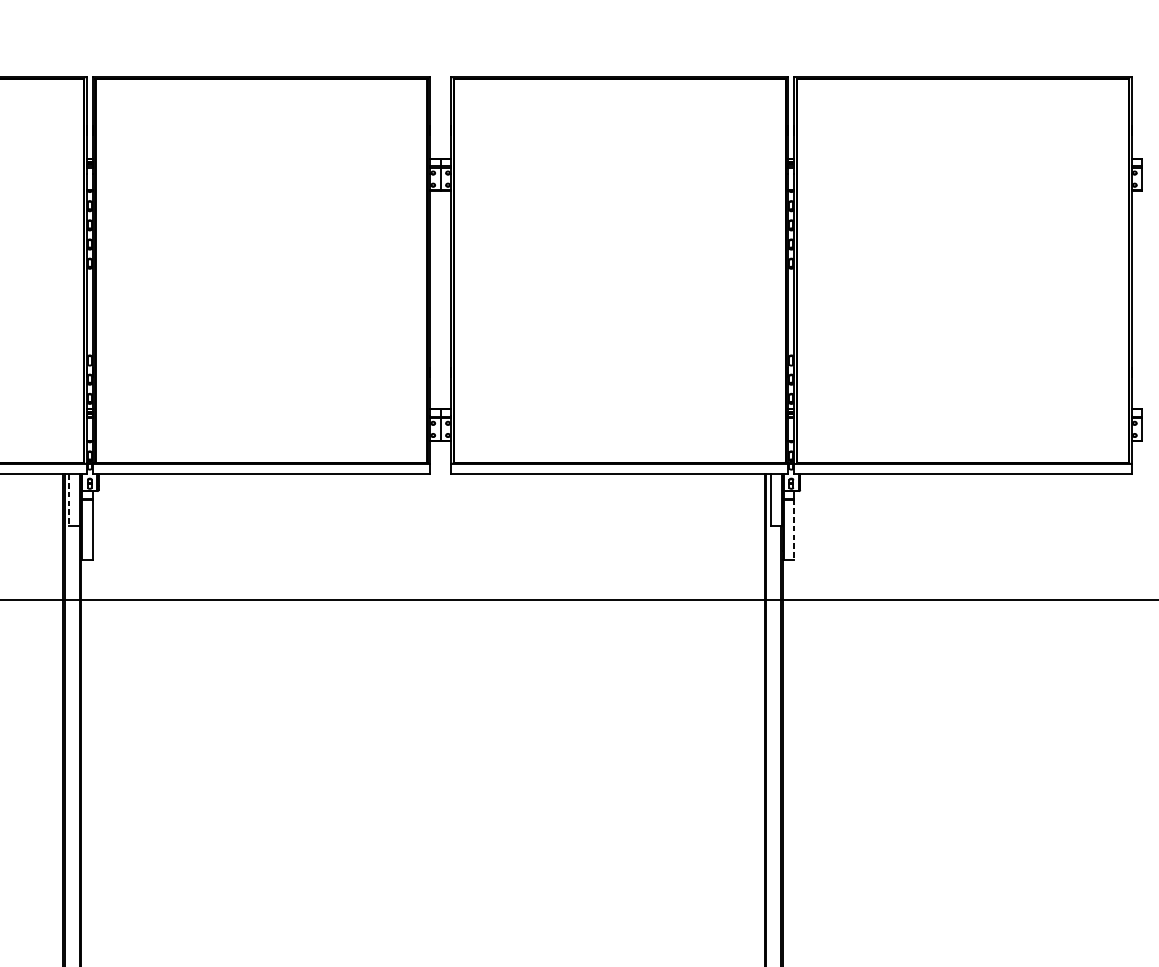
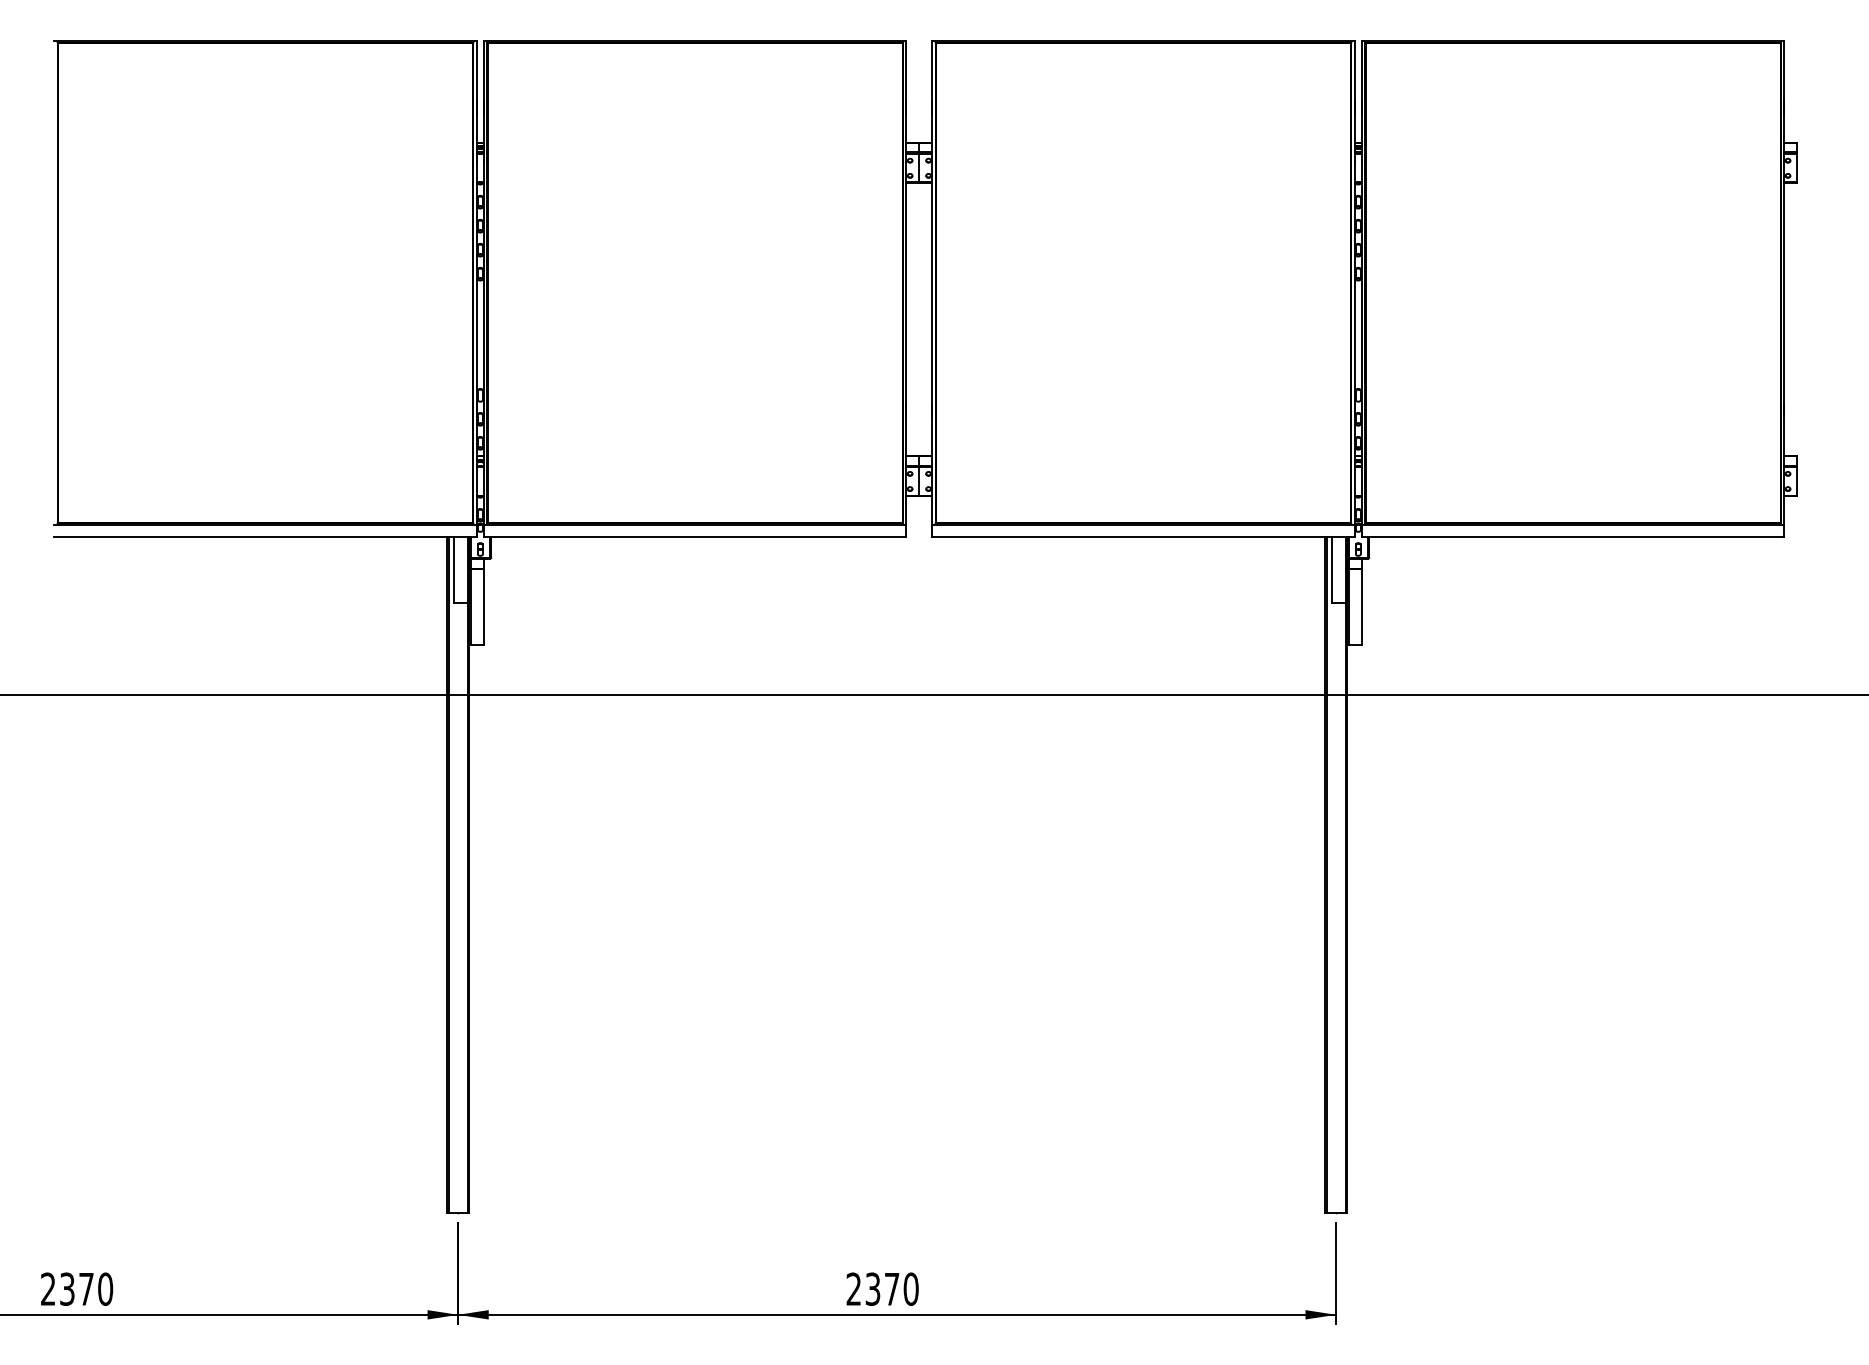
line: (69, 500) -> (454, 570), dashed -> solid
line: (794, 530) -> (1362, 607), dashed -> solid

